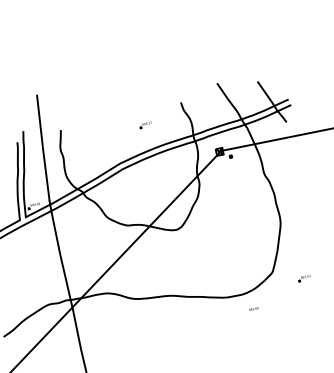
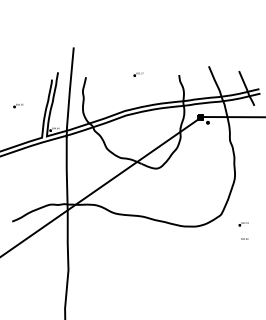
part: (145, 125) -> (138, 74), moved
text: (253, 308) -> (244, 238), moved

